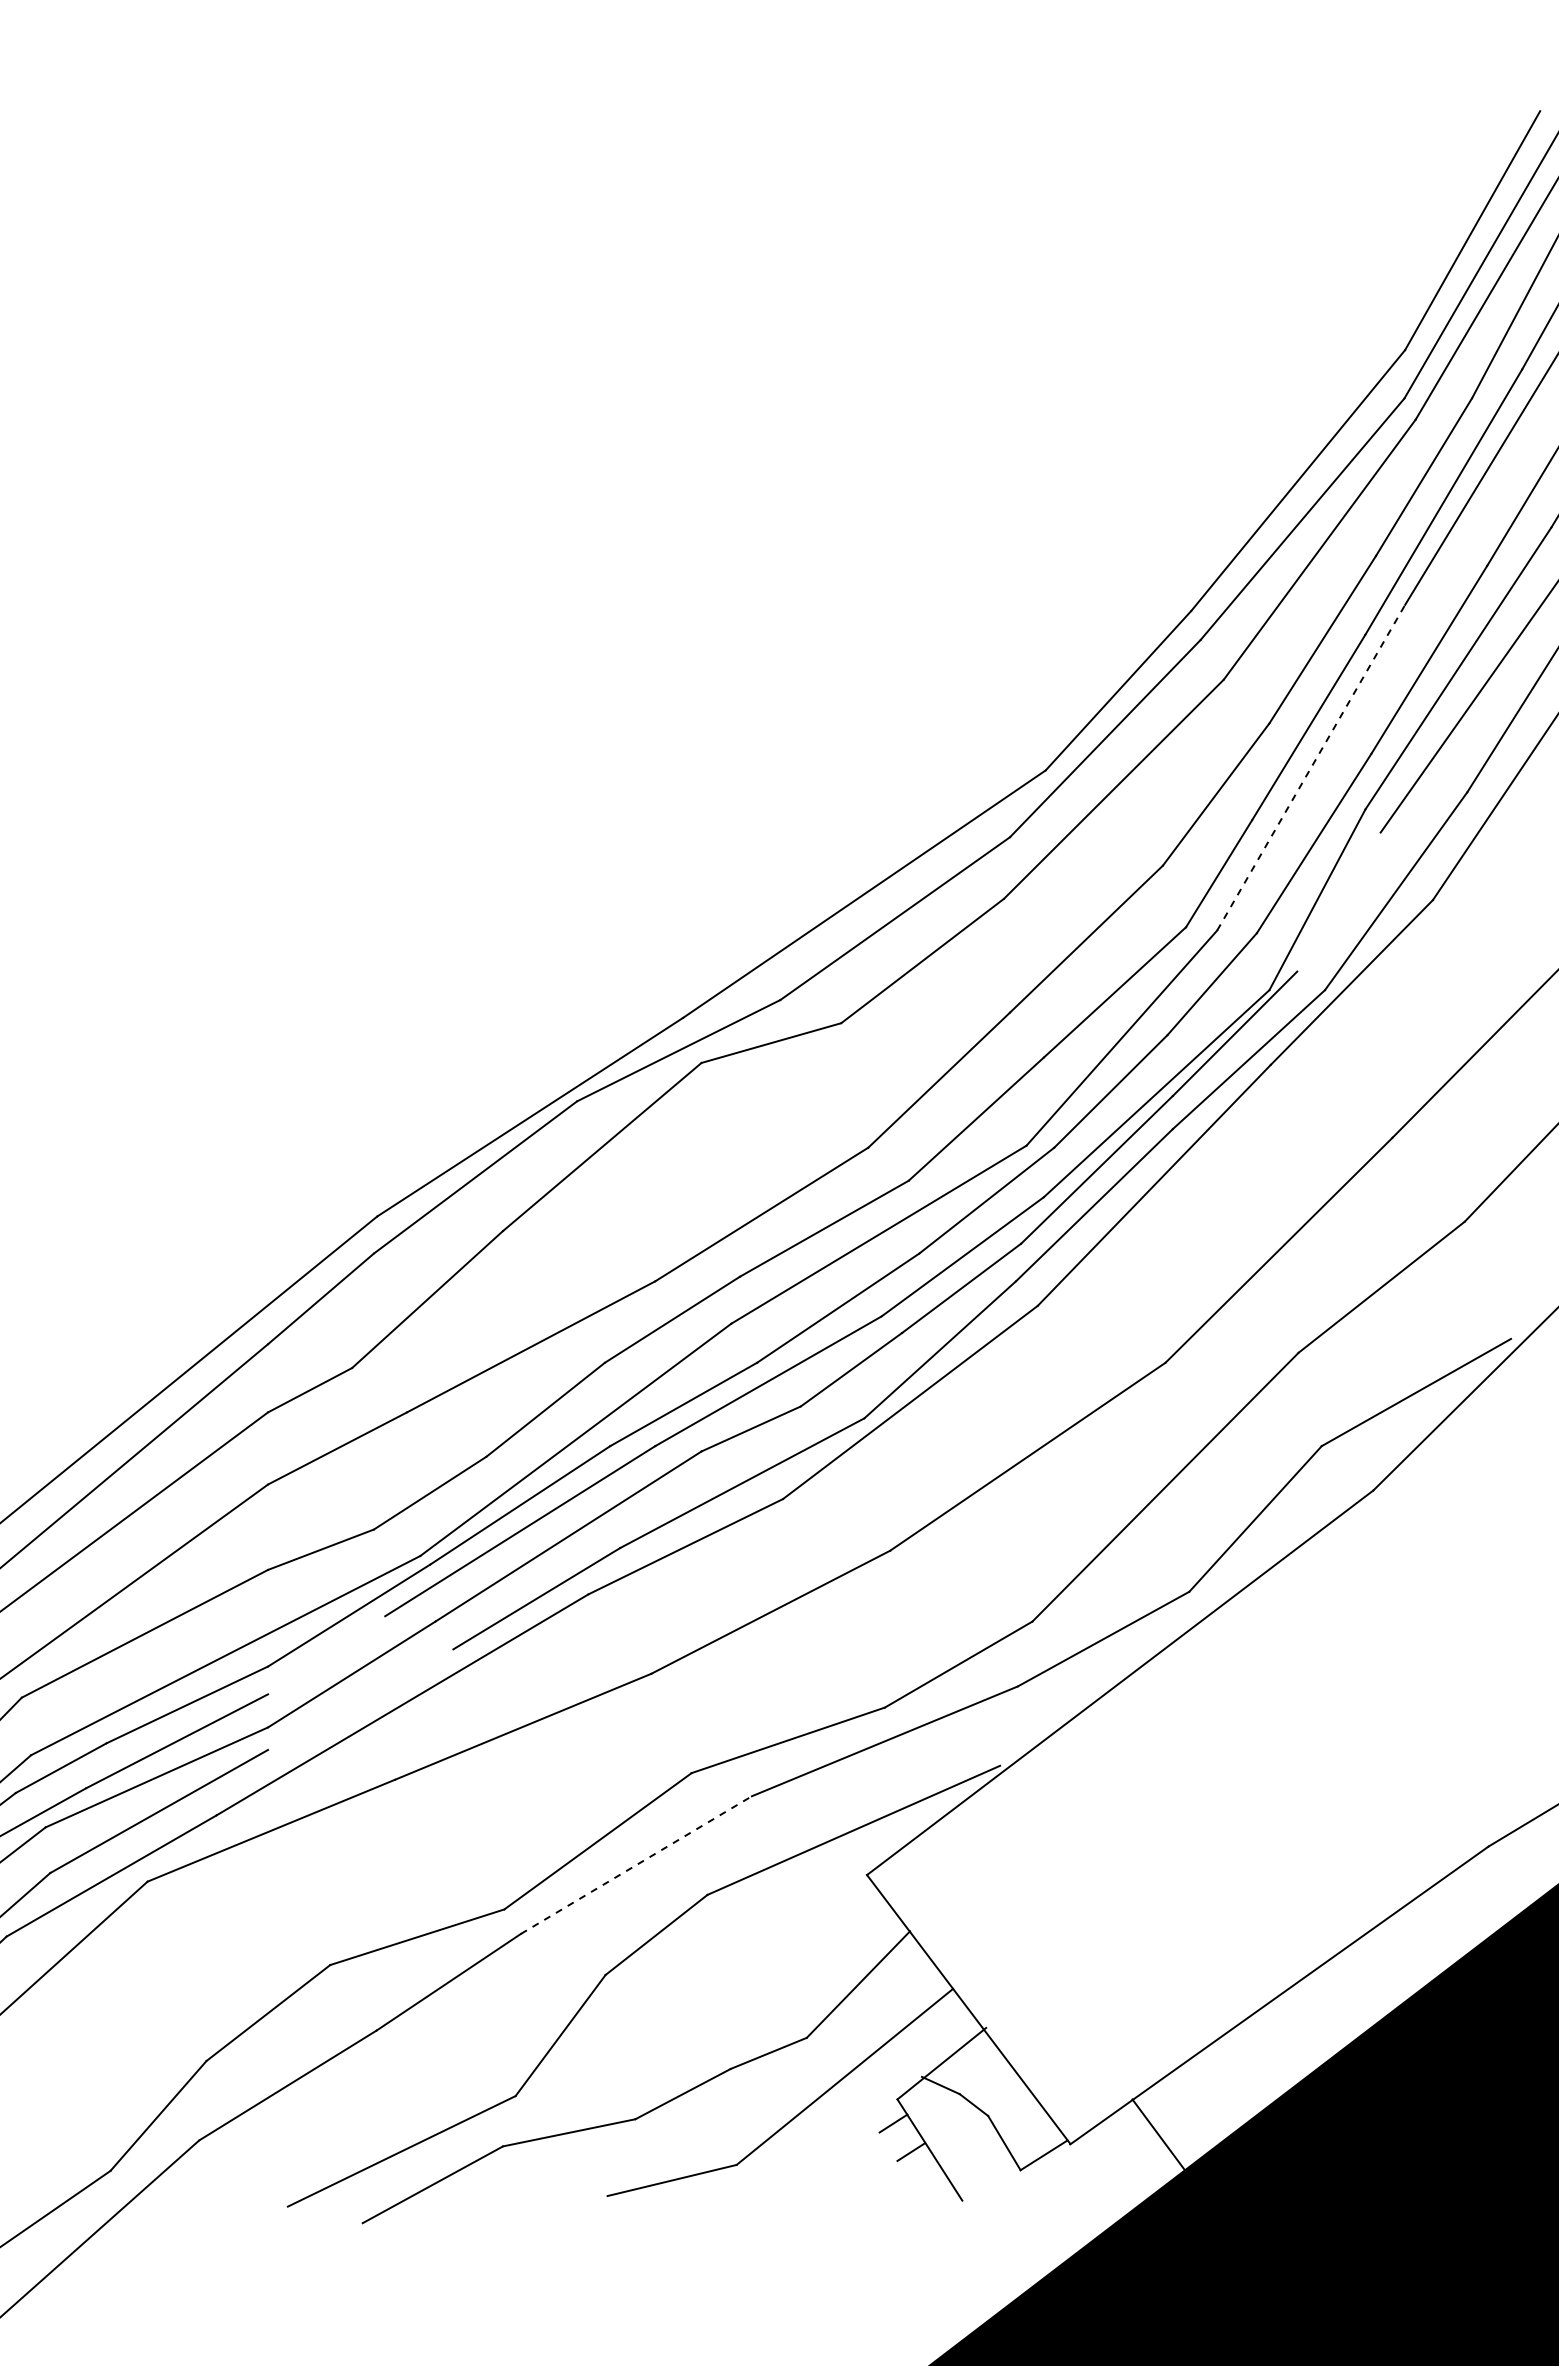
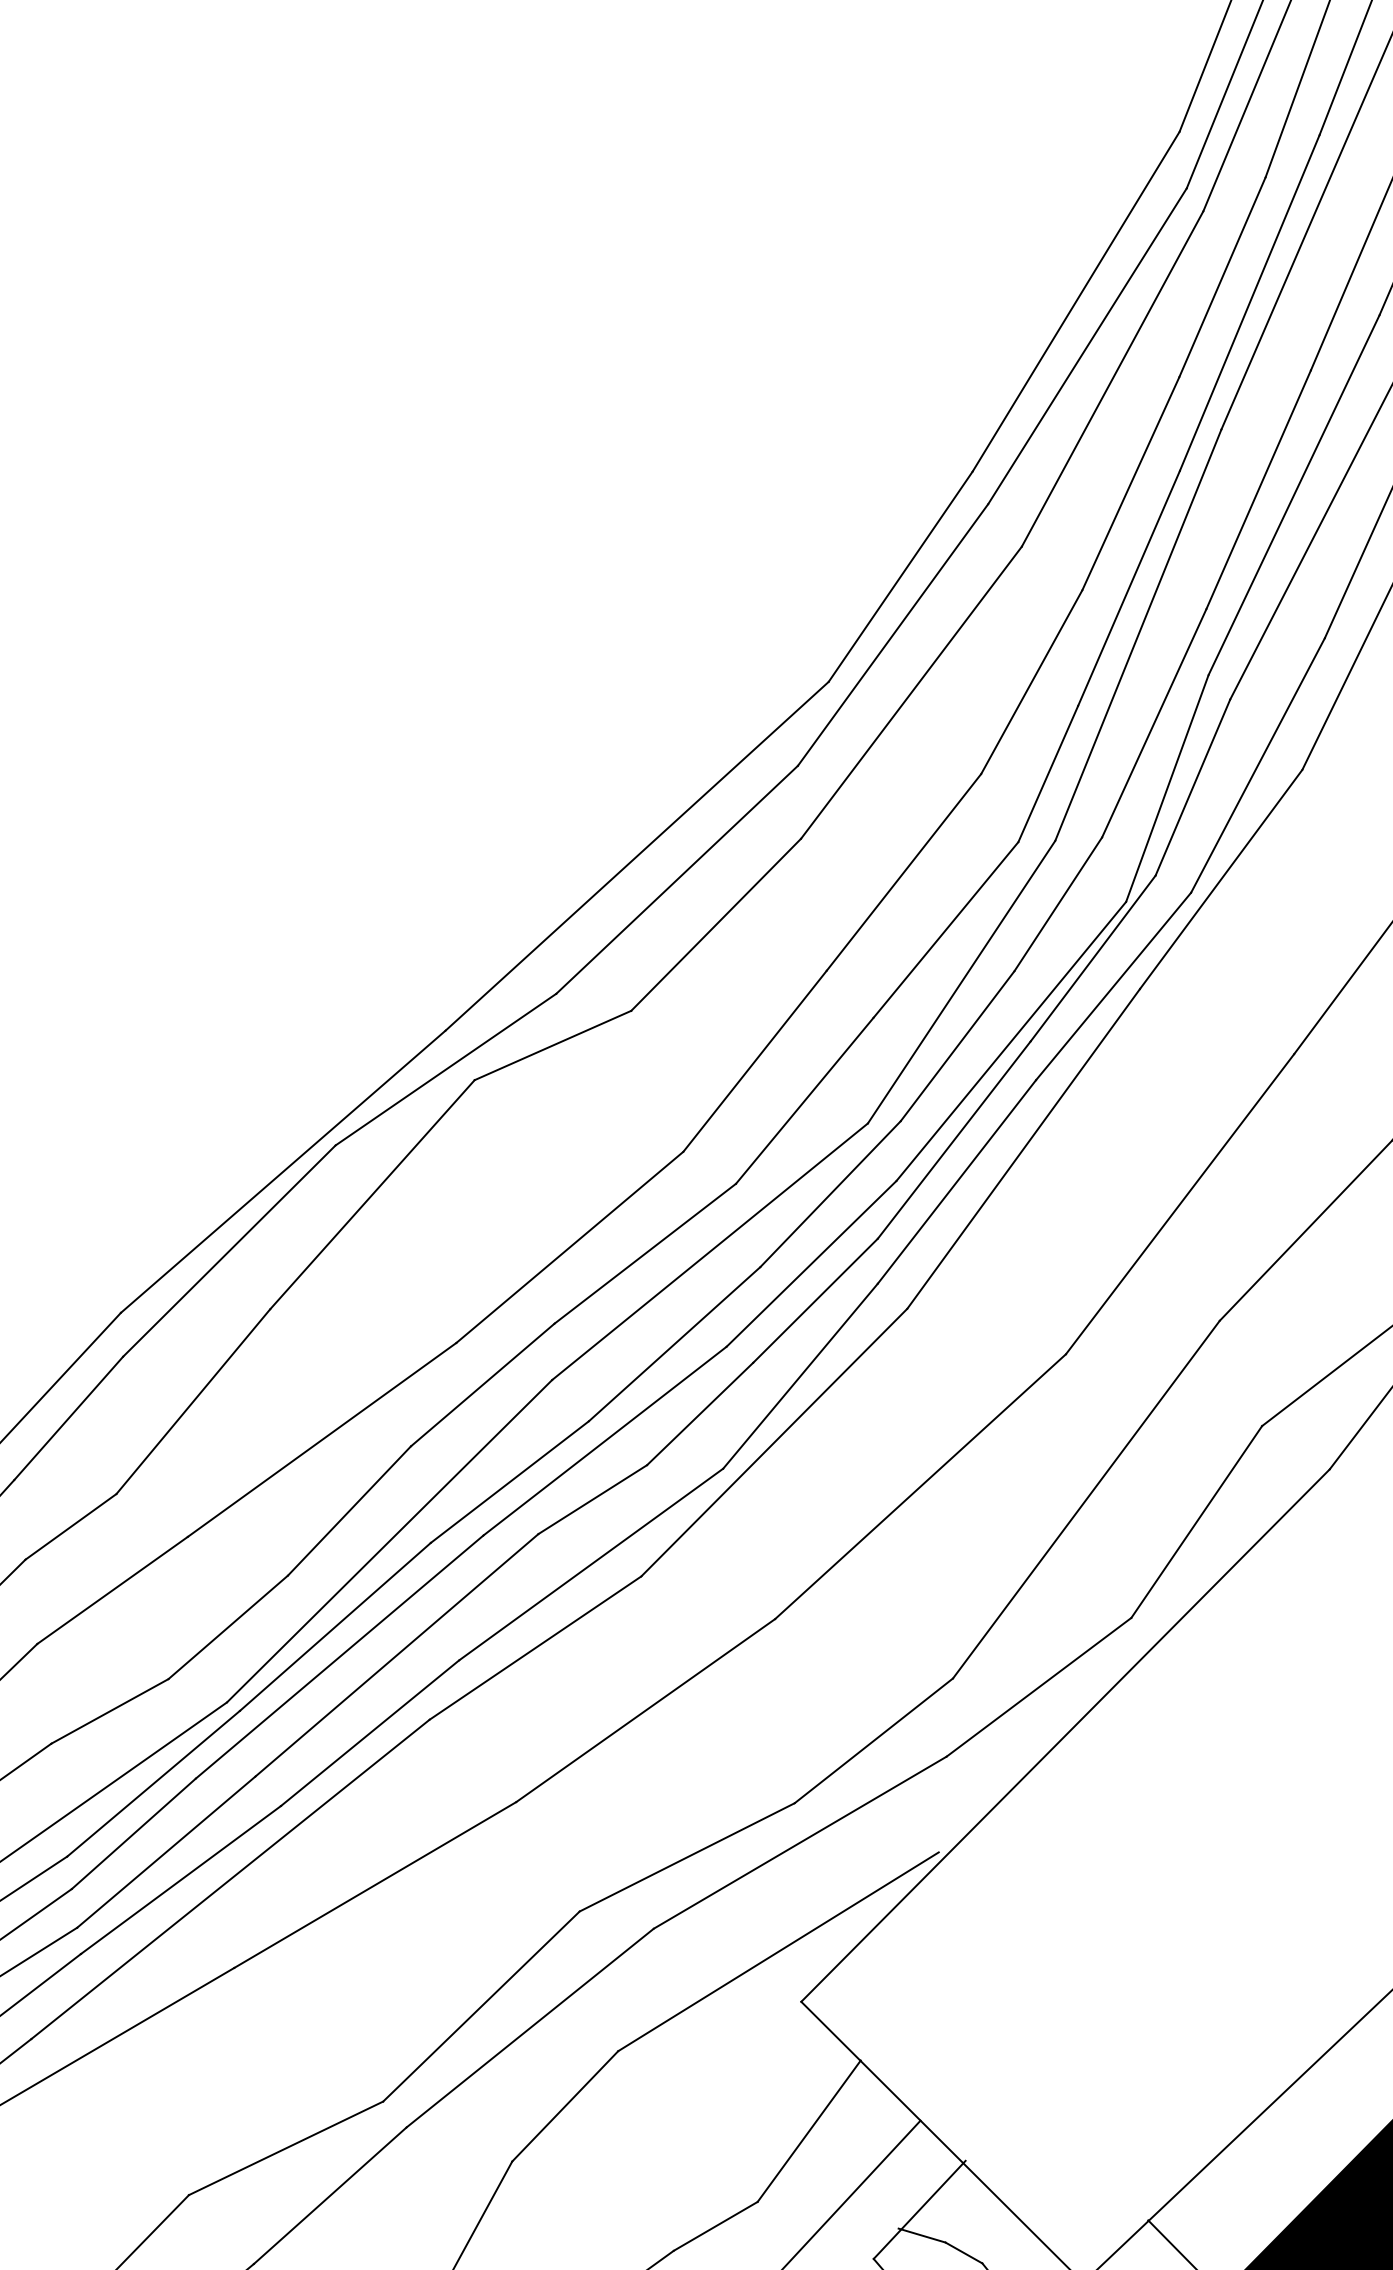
line: (1311, 767) -> (1138, 634), dashed -> solid
line: (1338, 901) -> (1192, 786), added
line: (326, 1655) -> (133, 1834), added
line: (360, 1699) -> (180, 1879), added
line: (636, 1864) -> (530, 2027), dashed -> solid

